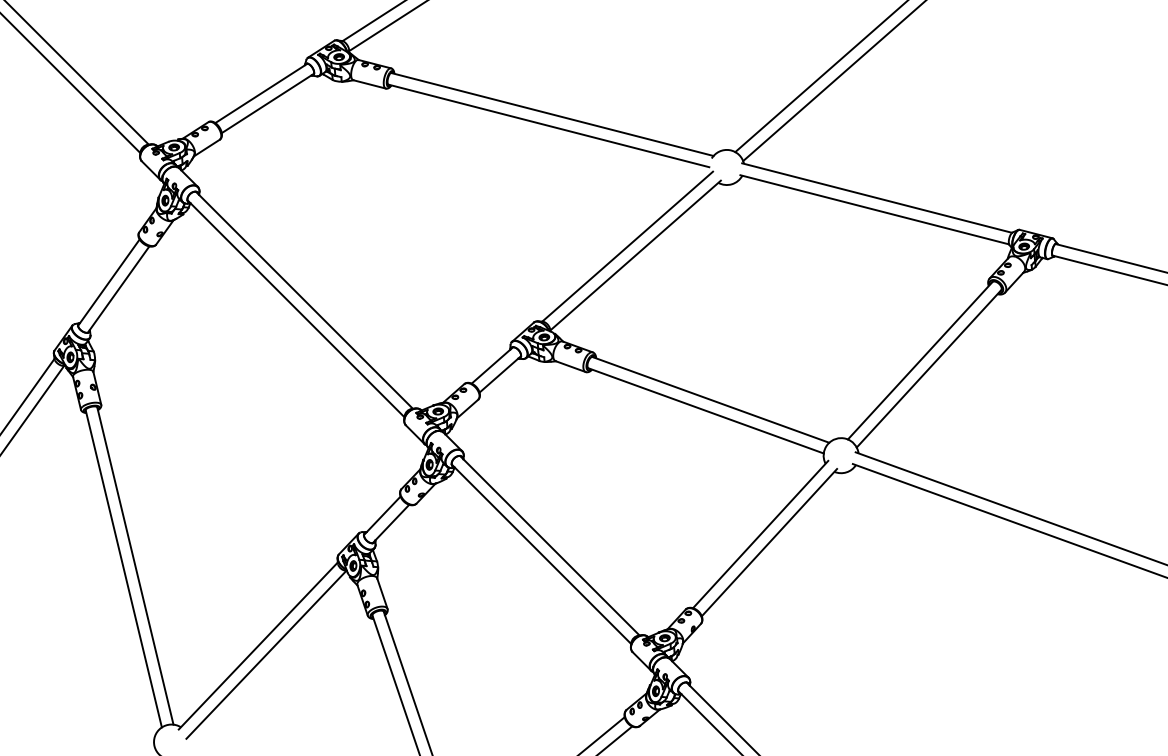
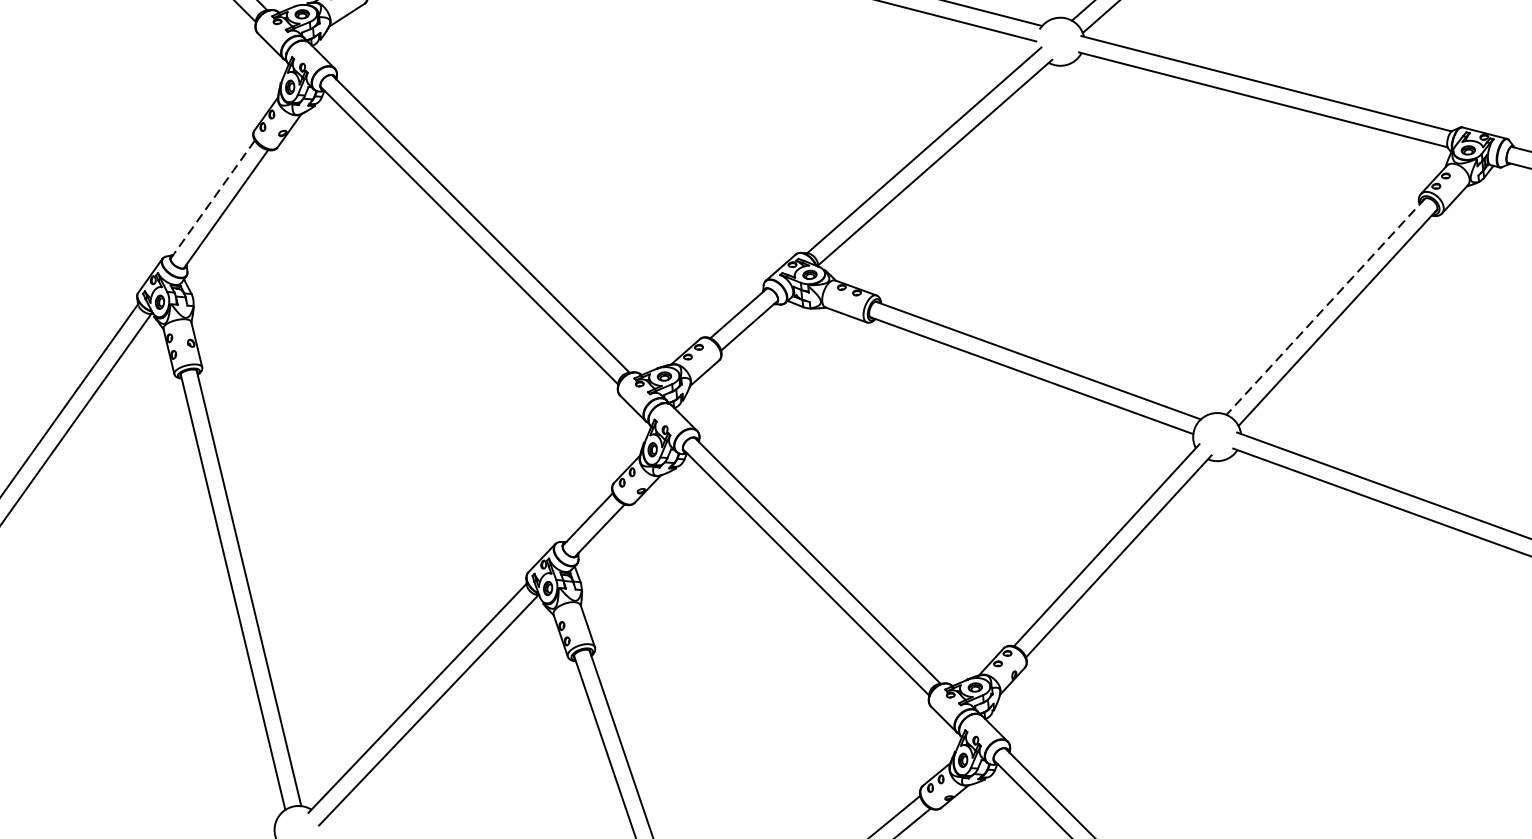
line: (108, 283) -> (212, 200), solid -> dashed
line: (920, 360) -> (1326, 306), solid -> dashed

